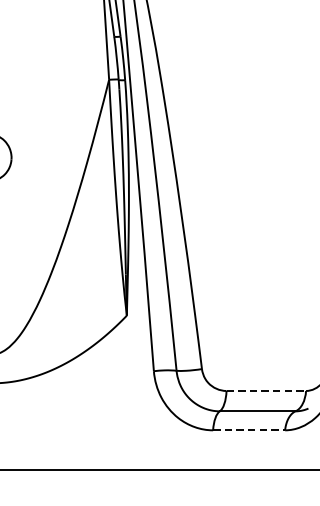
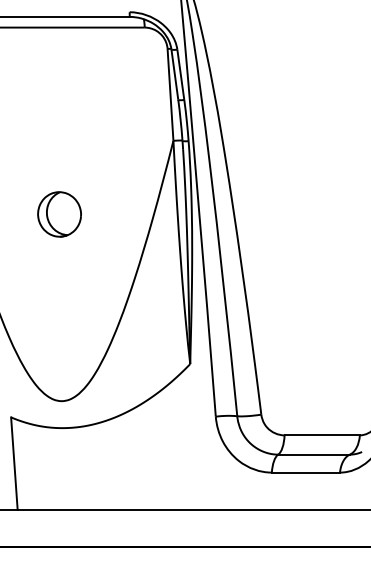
line: (266, 391) -> (322, 435), dashed -> solid
line: (249, 430) -> (306, 472), dashed -> solid

